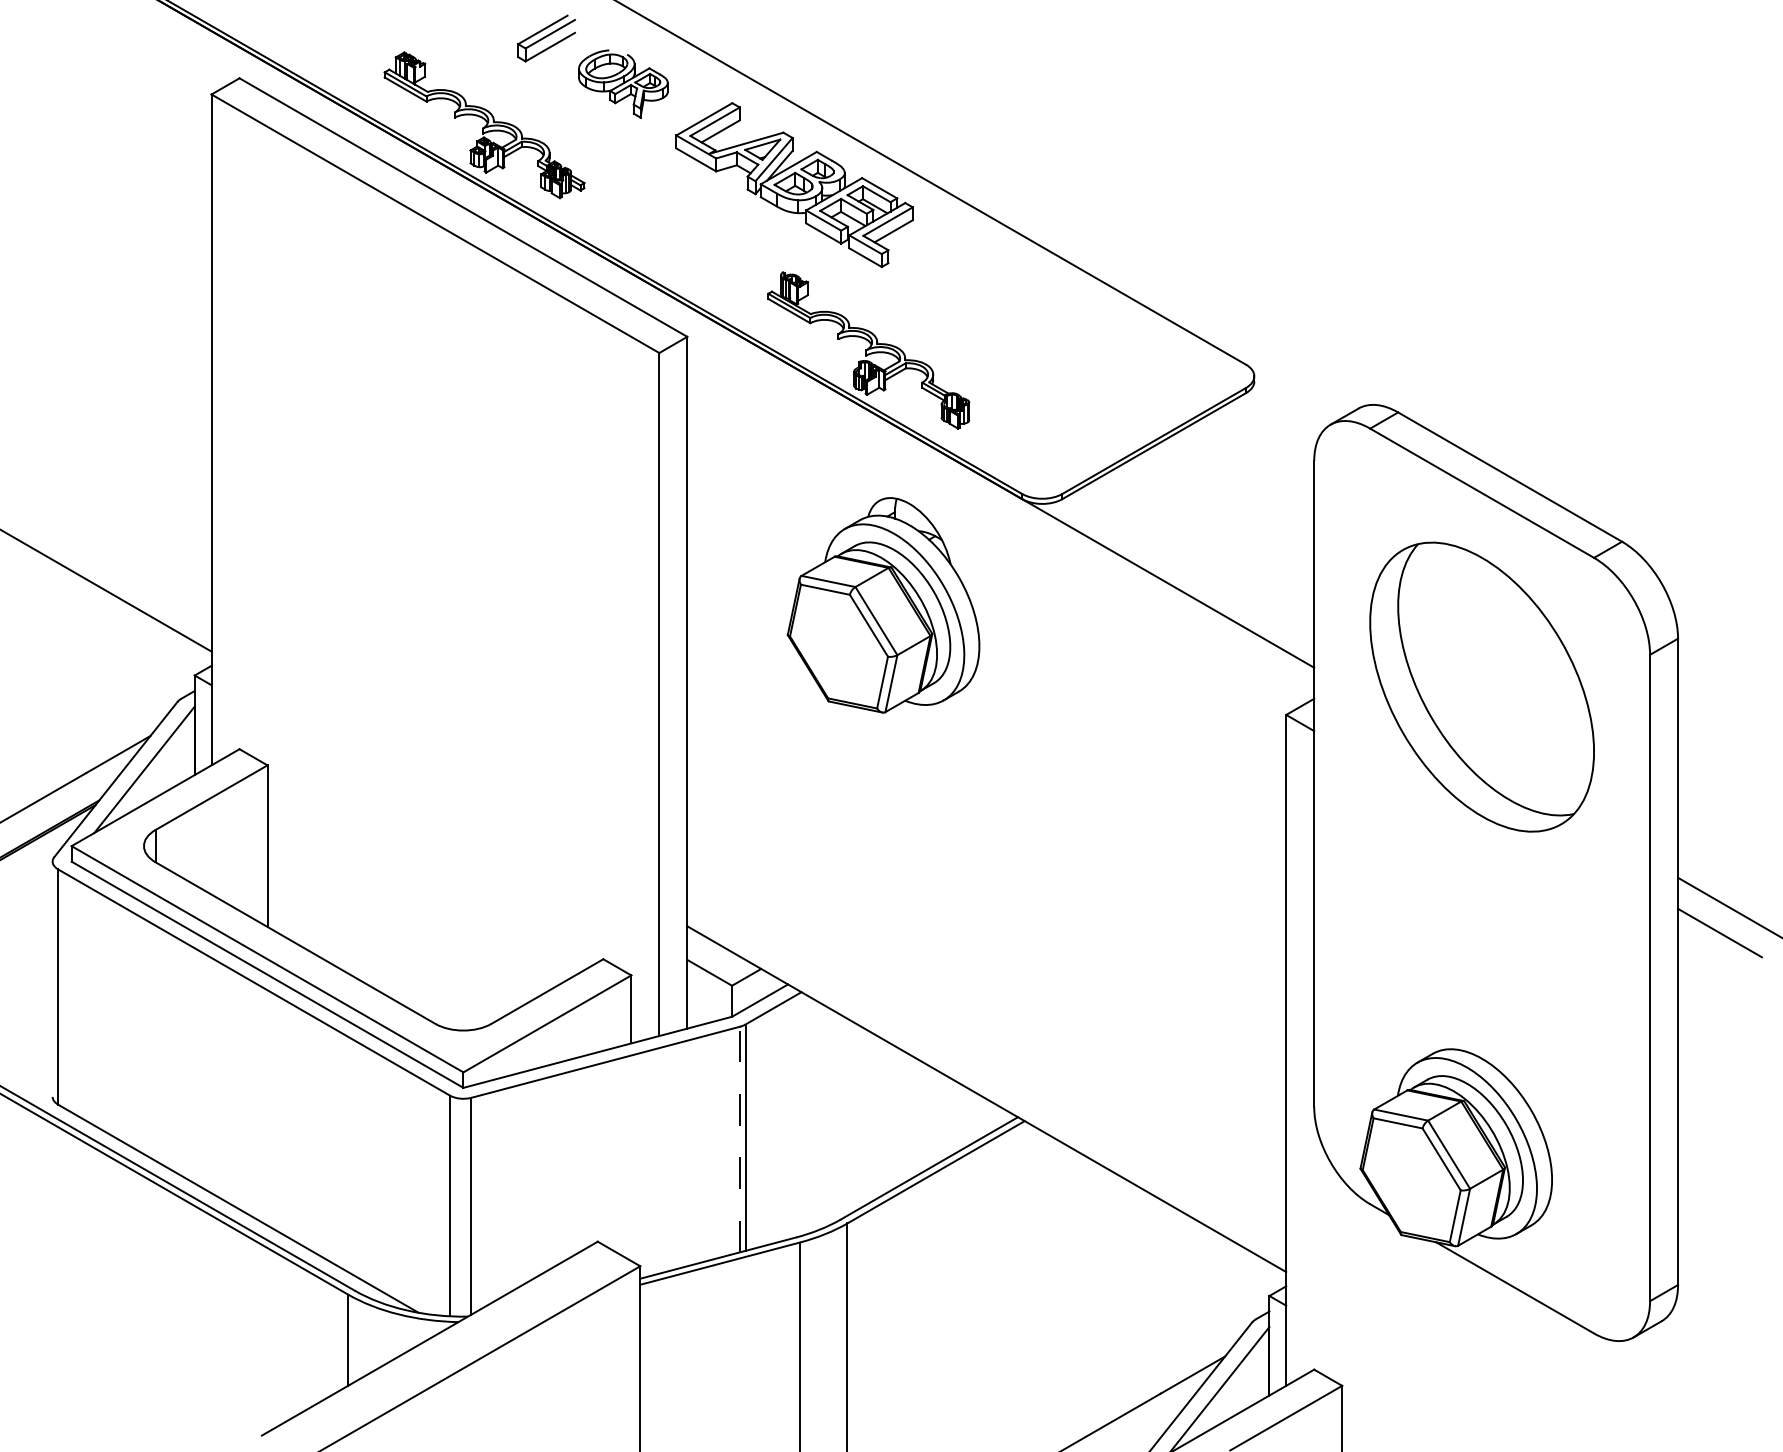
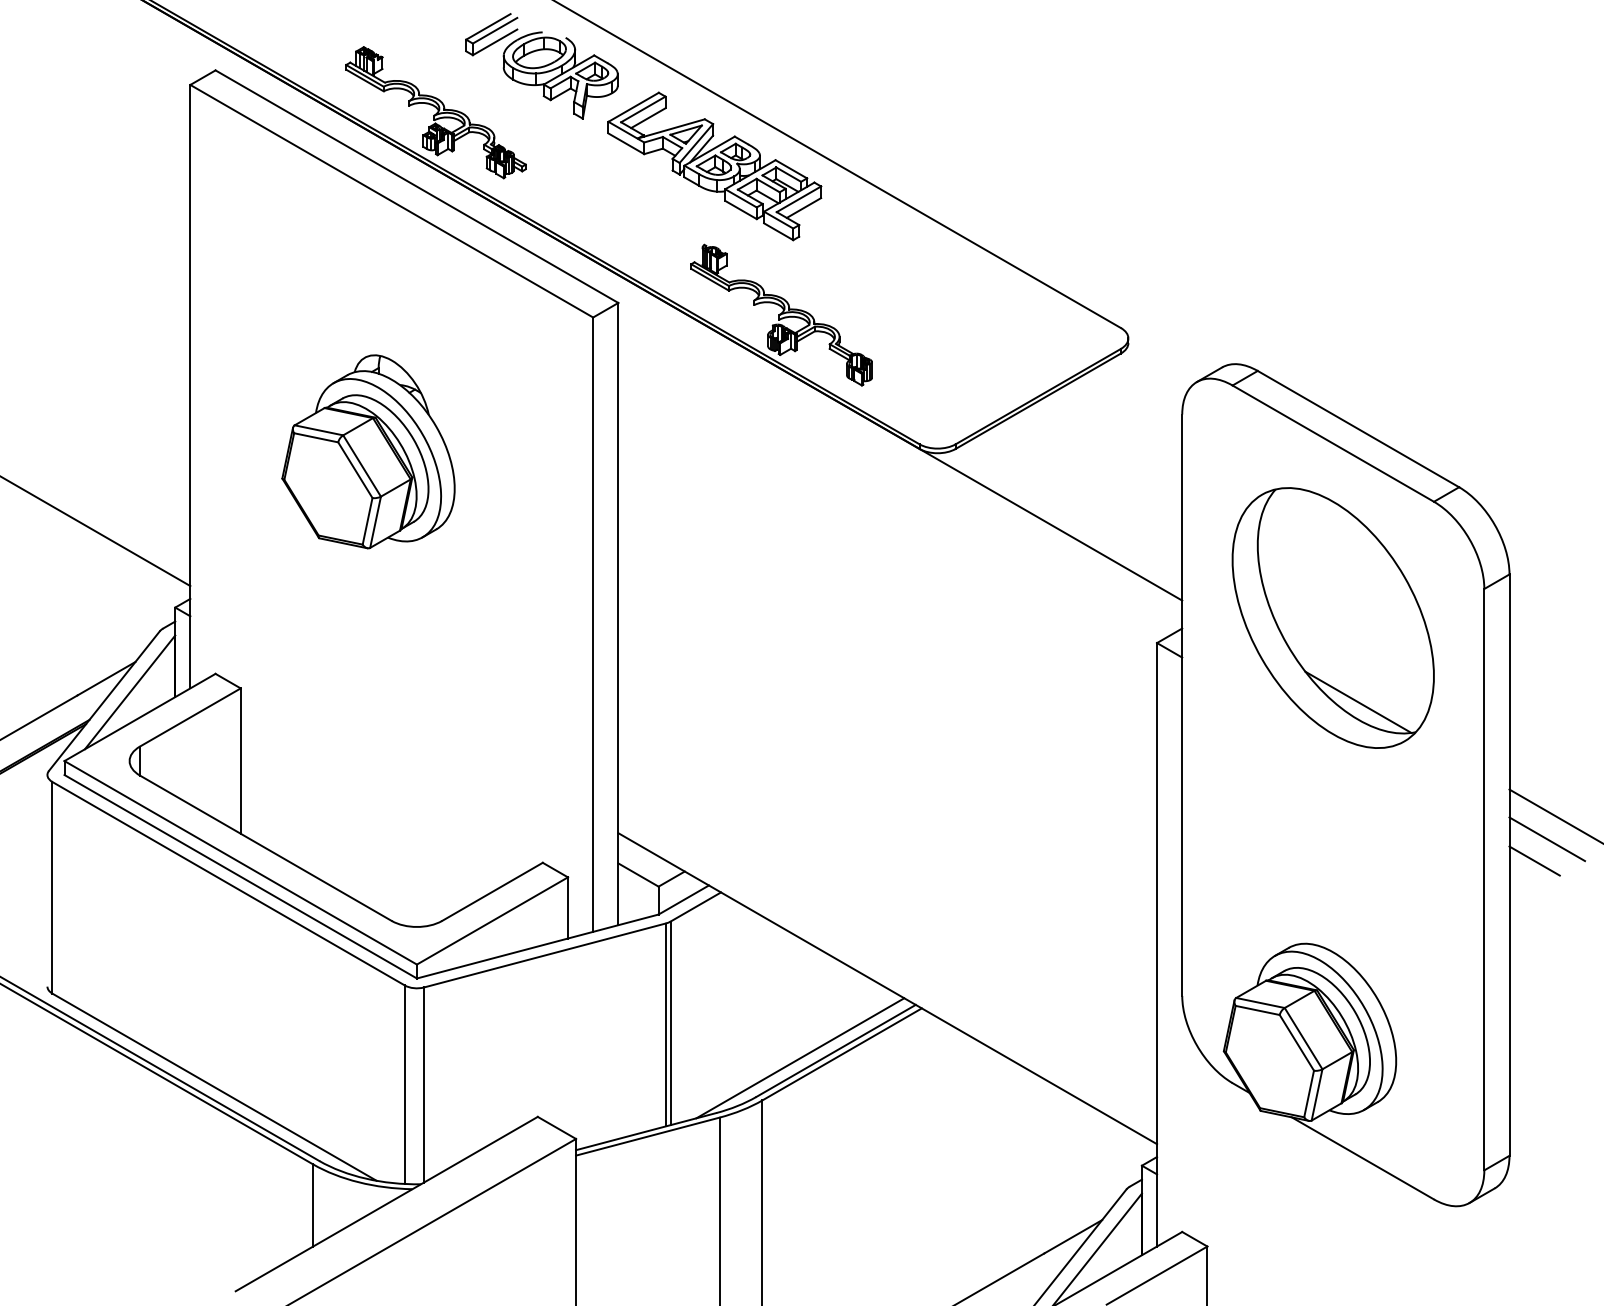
part: (623, 83) -> (560, 75), size x1.43
part: (883, 605) -> (368, 451), moved
line: (1510, 780) -> (1358, 702), added
line: (1706, 957) -> (1535, 861), added
line: (740, 1139) -> (666, 1024), dashed -> solid
line: (889, 1176) -> (800, 1058), added

